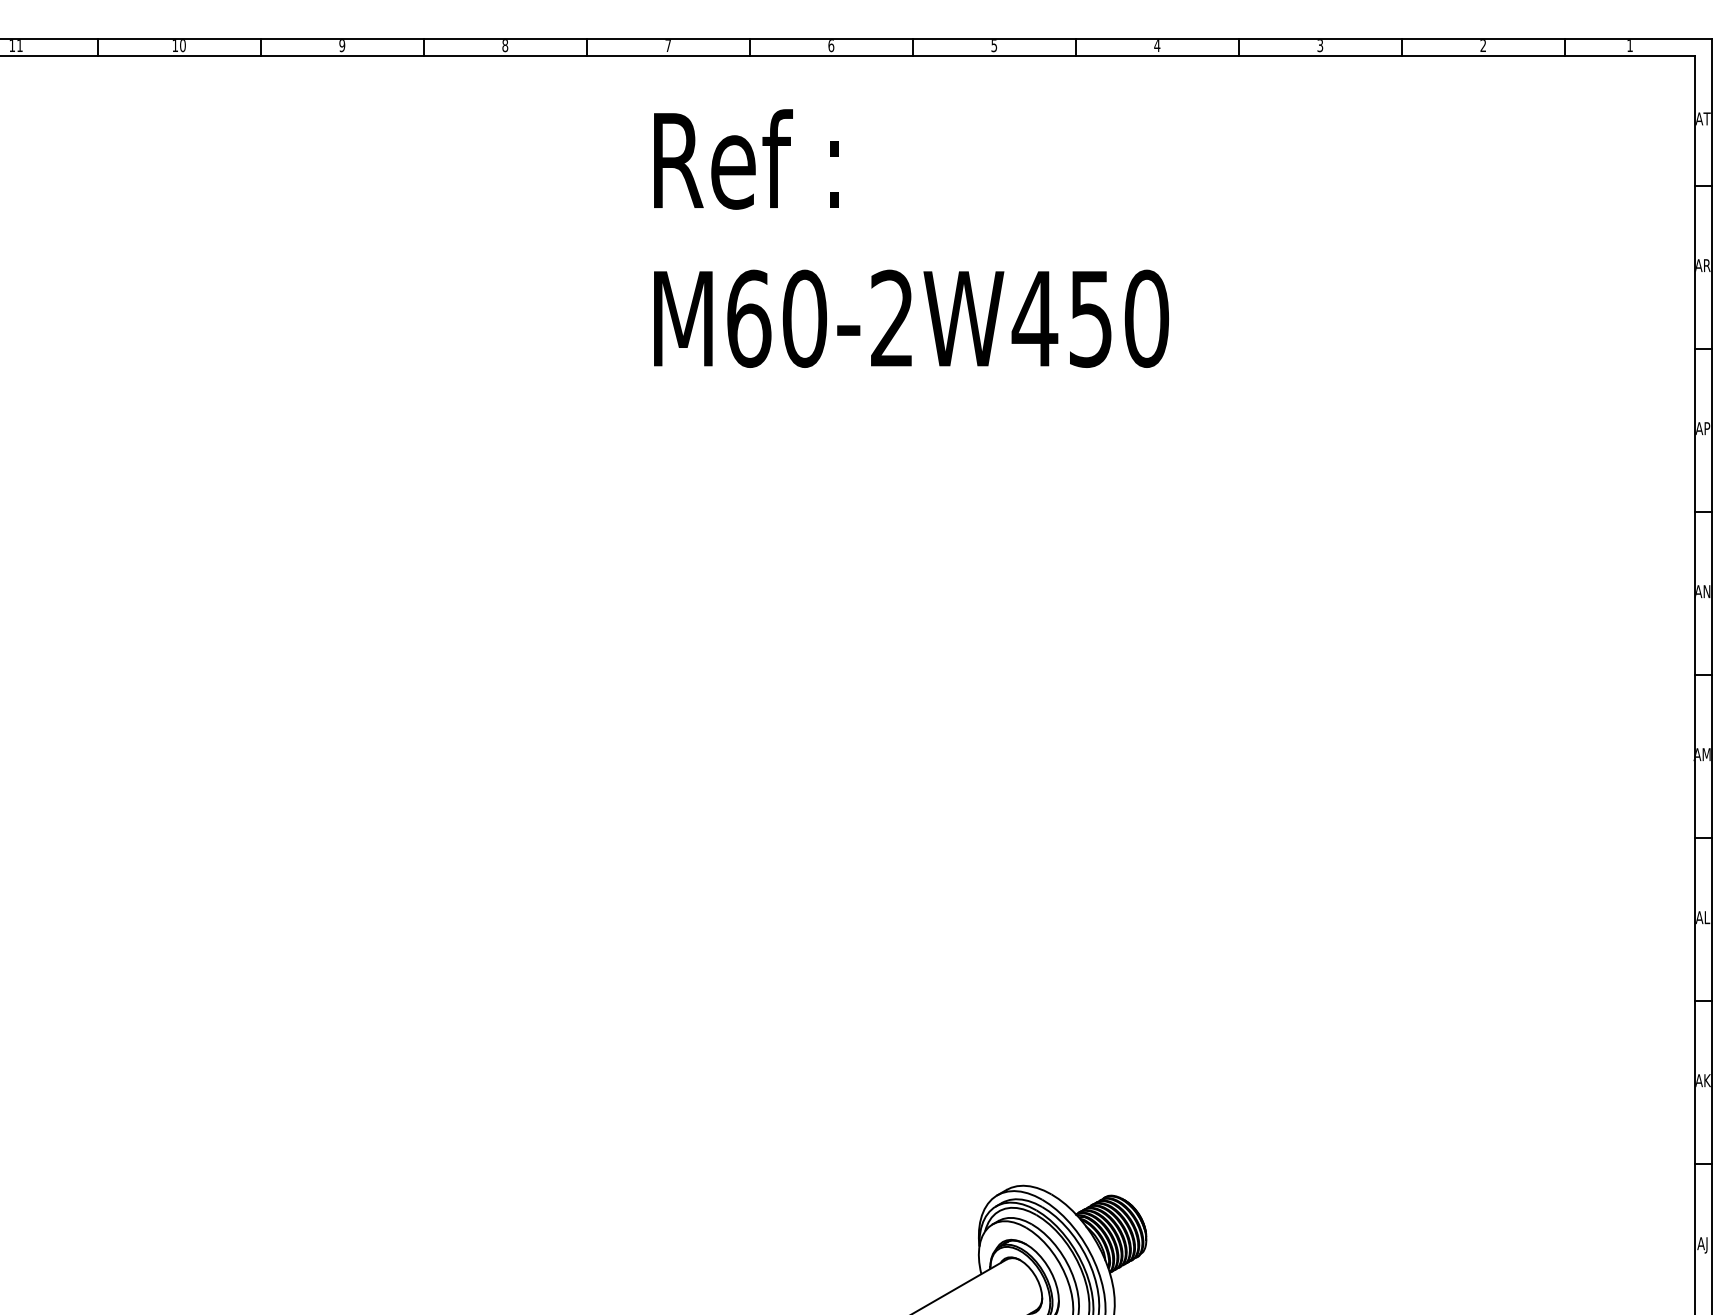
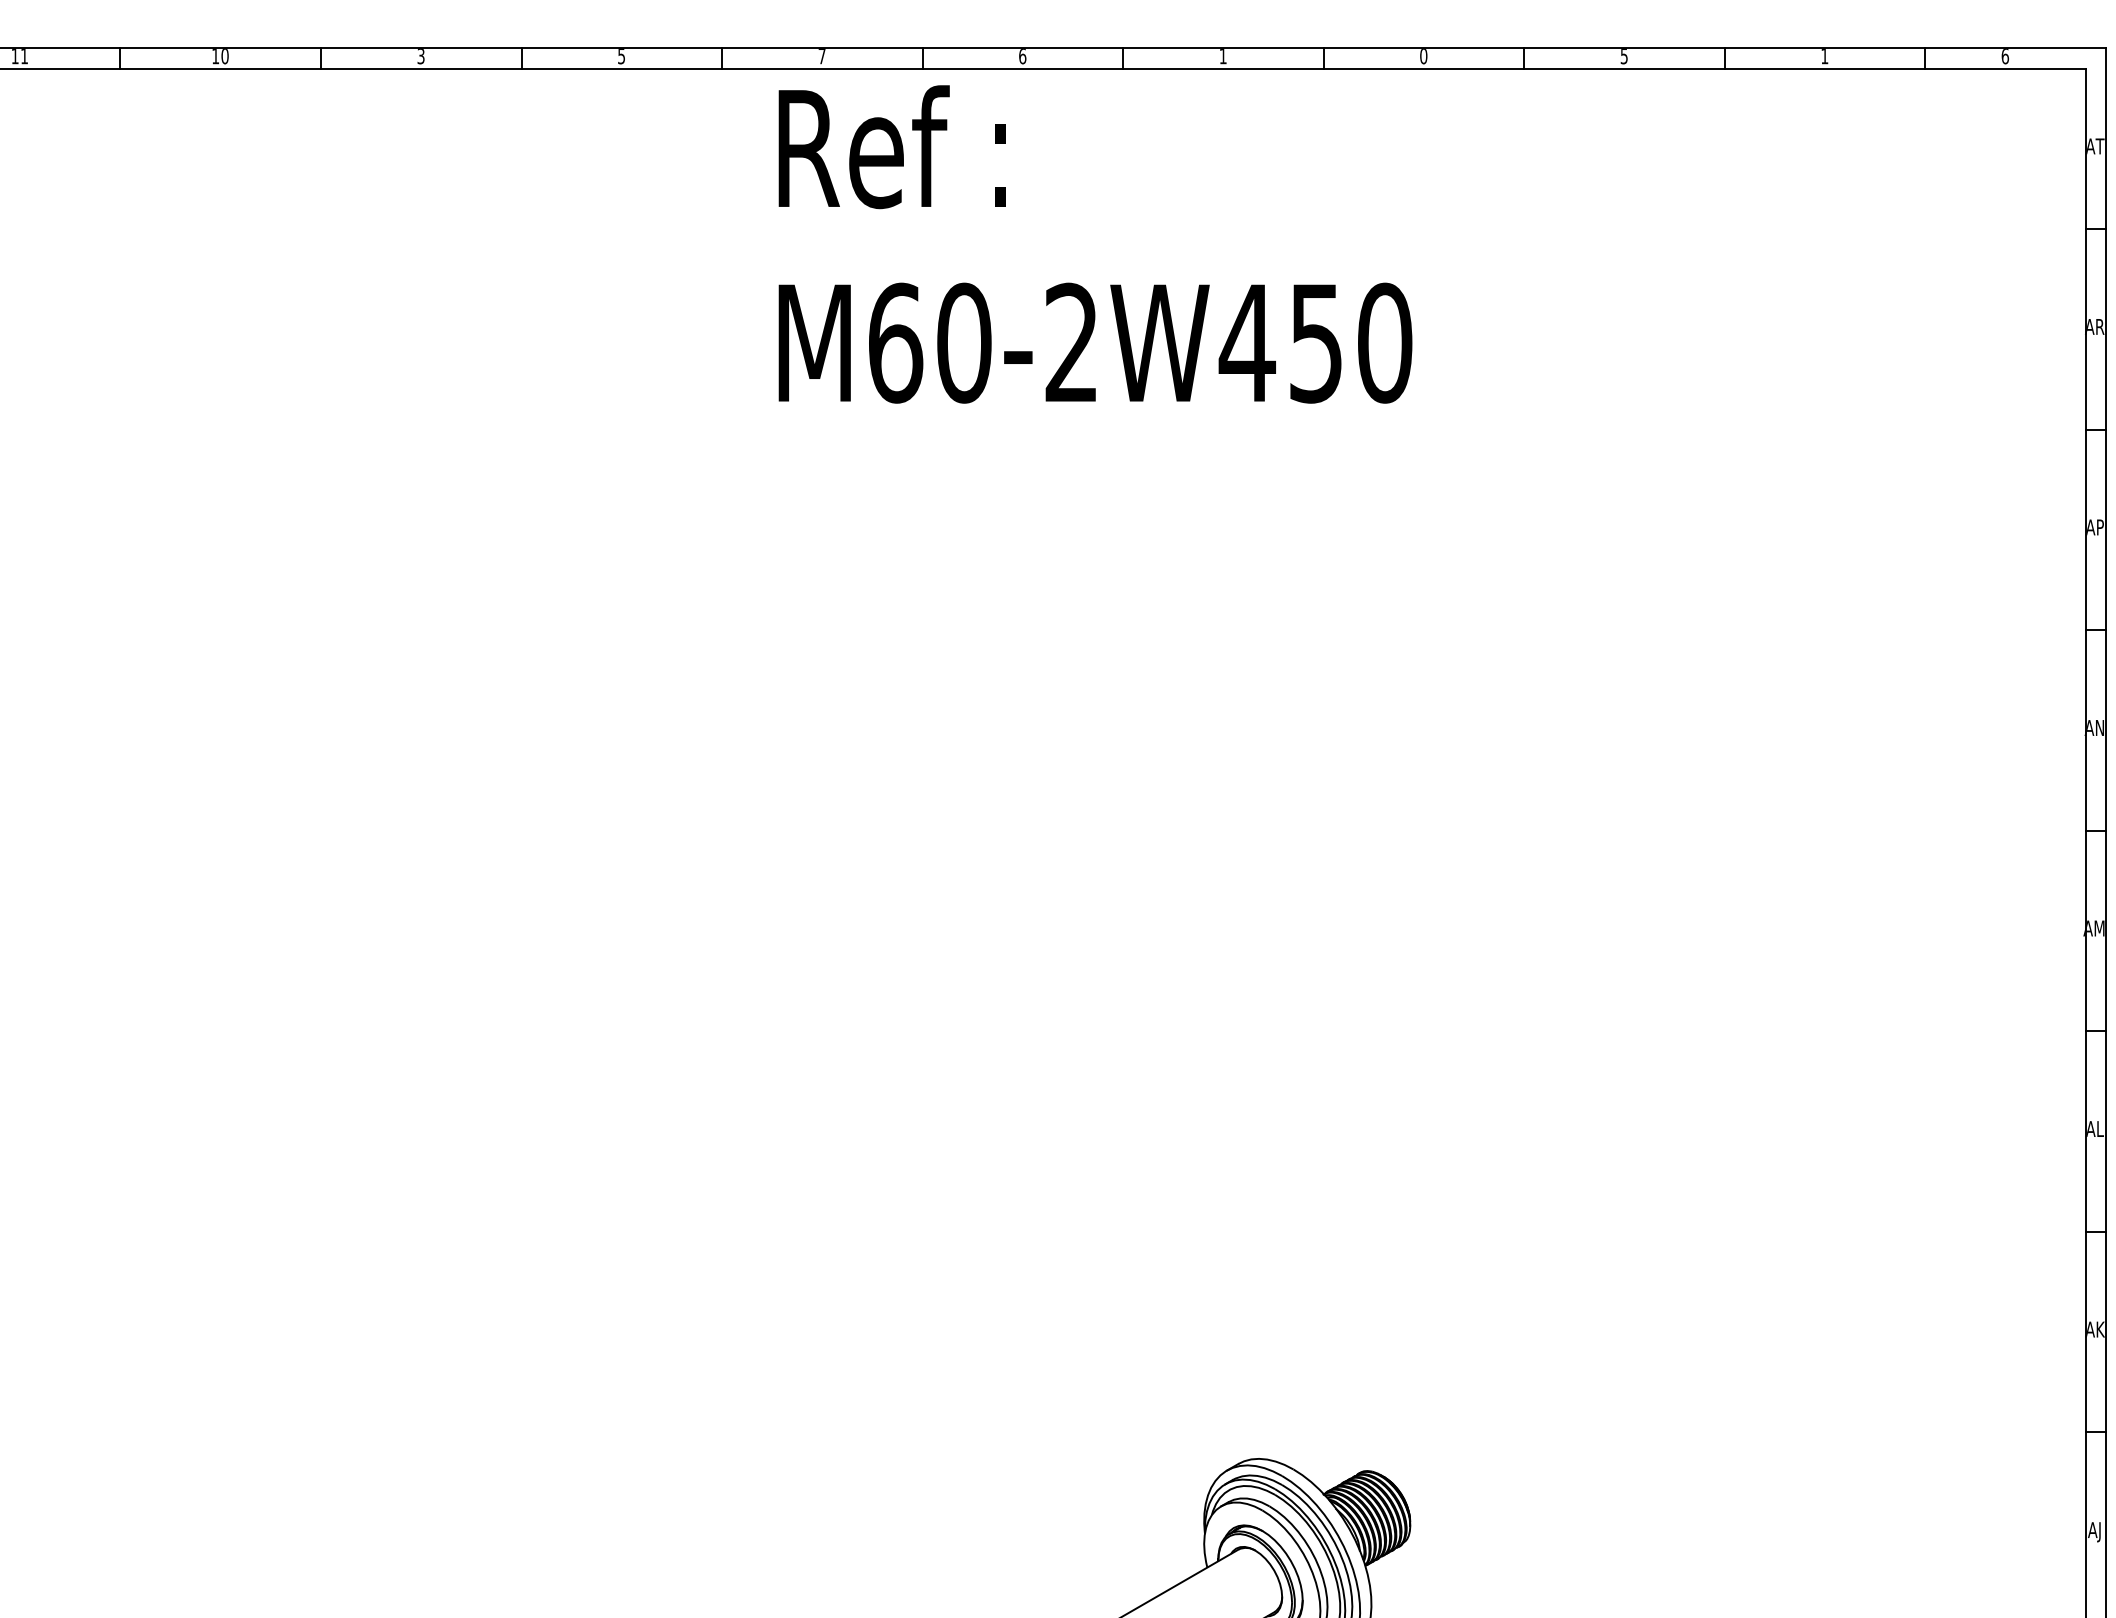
text: (342, 45) -> (421, 56), 9 -> 3
text: (1320, 45) -> (1624, 56), 3 -> 5
text: (1482, 45) -> (1823, 56), 2 -> 1
text: (505, 46) -> (621, 57), 8 -> 5
text: (994, 46) -> (1223, 57), 5 -> 1
text: (1157, 46) -> (1423, 57), 4 -> 0
text: (1630, 46) -> (2005, 57), 1 -> 6
text: (911, 238) -> (1095, 244), moved

